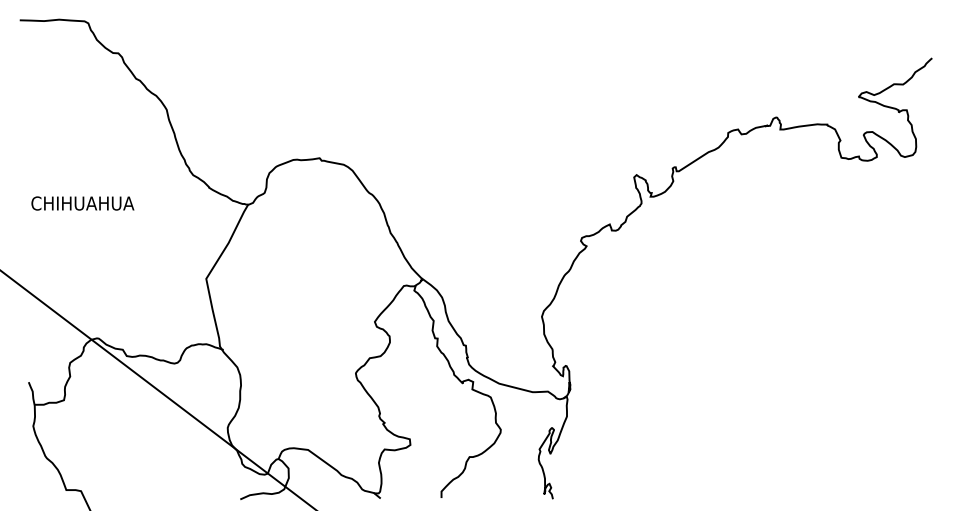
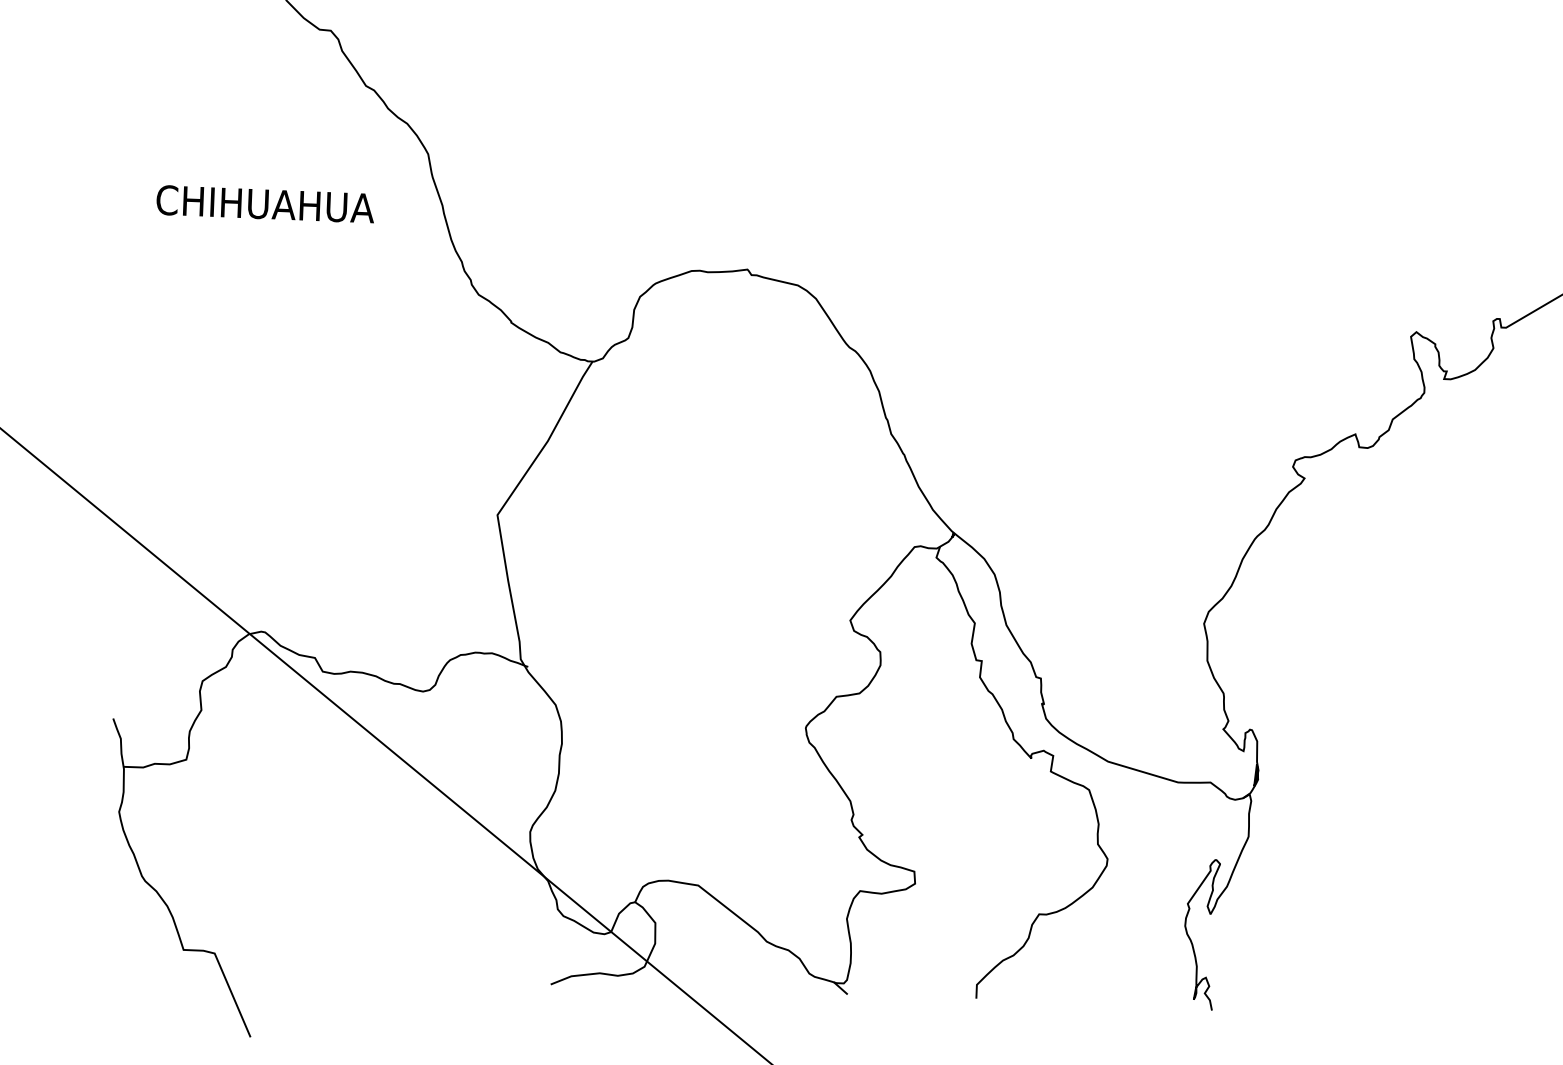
text: (82, 203) -> (264, 204), moved

